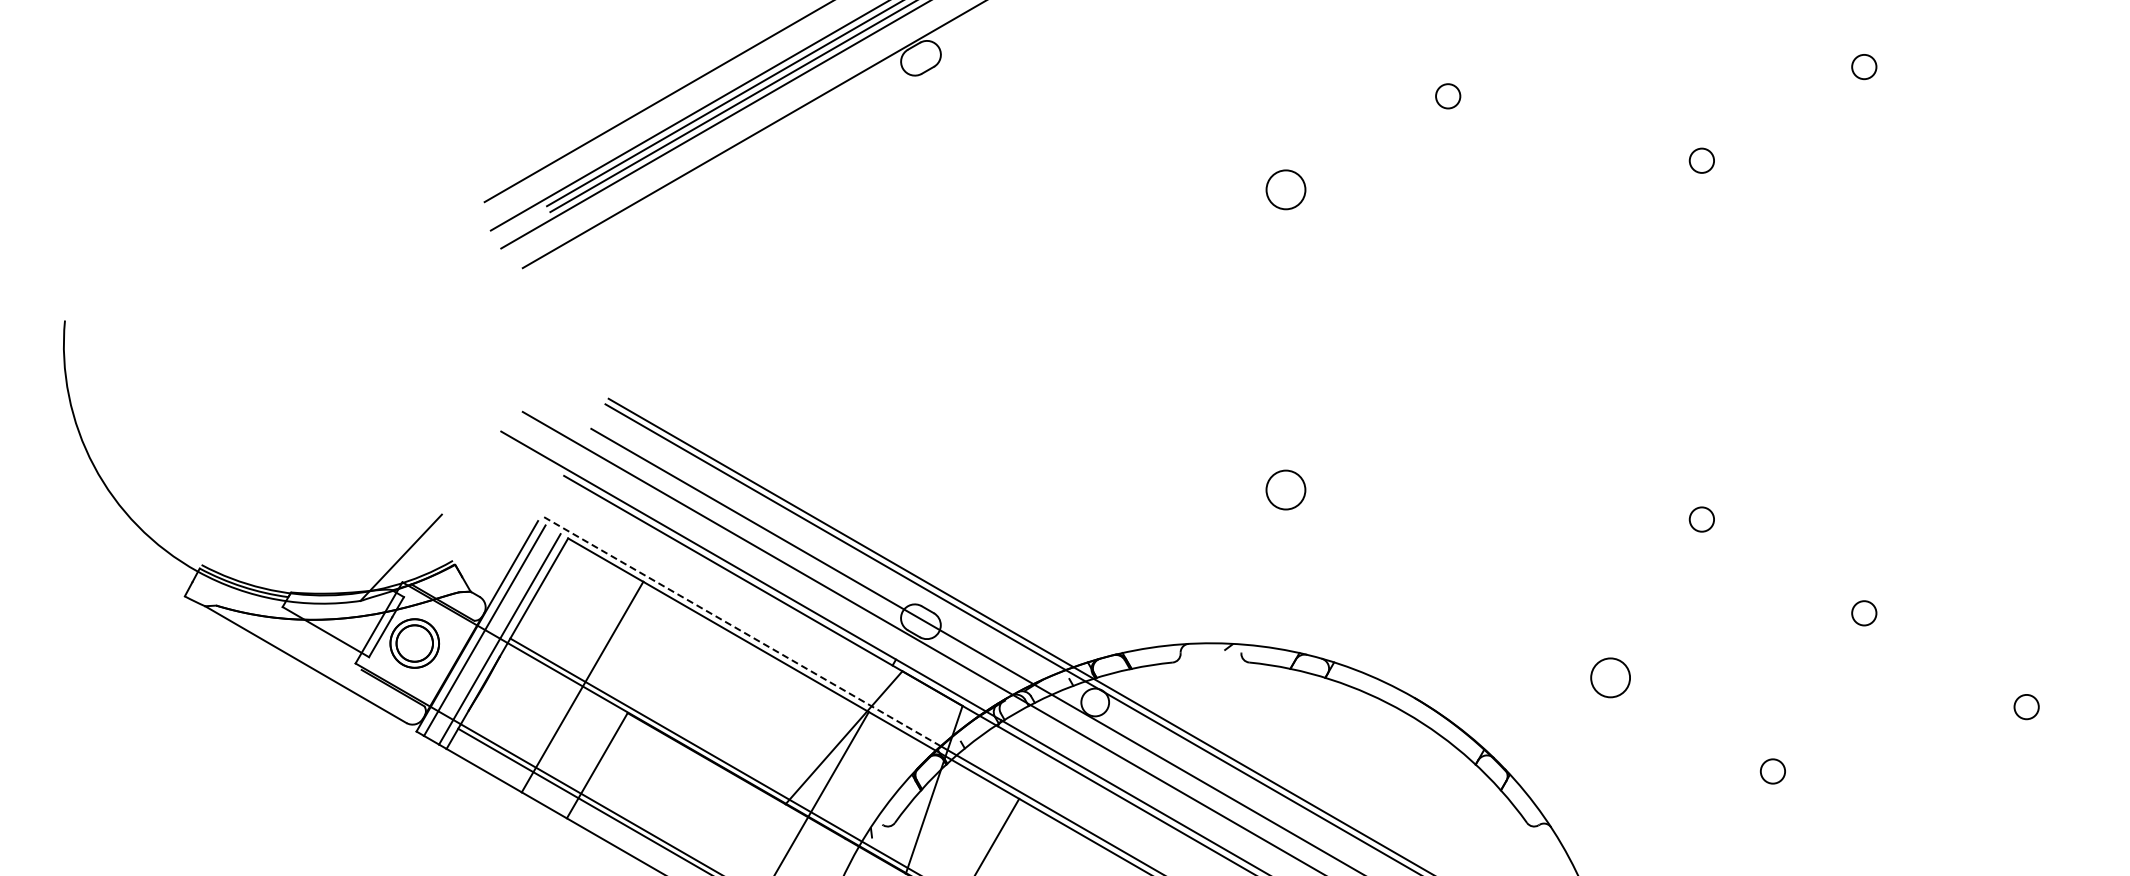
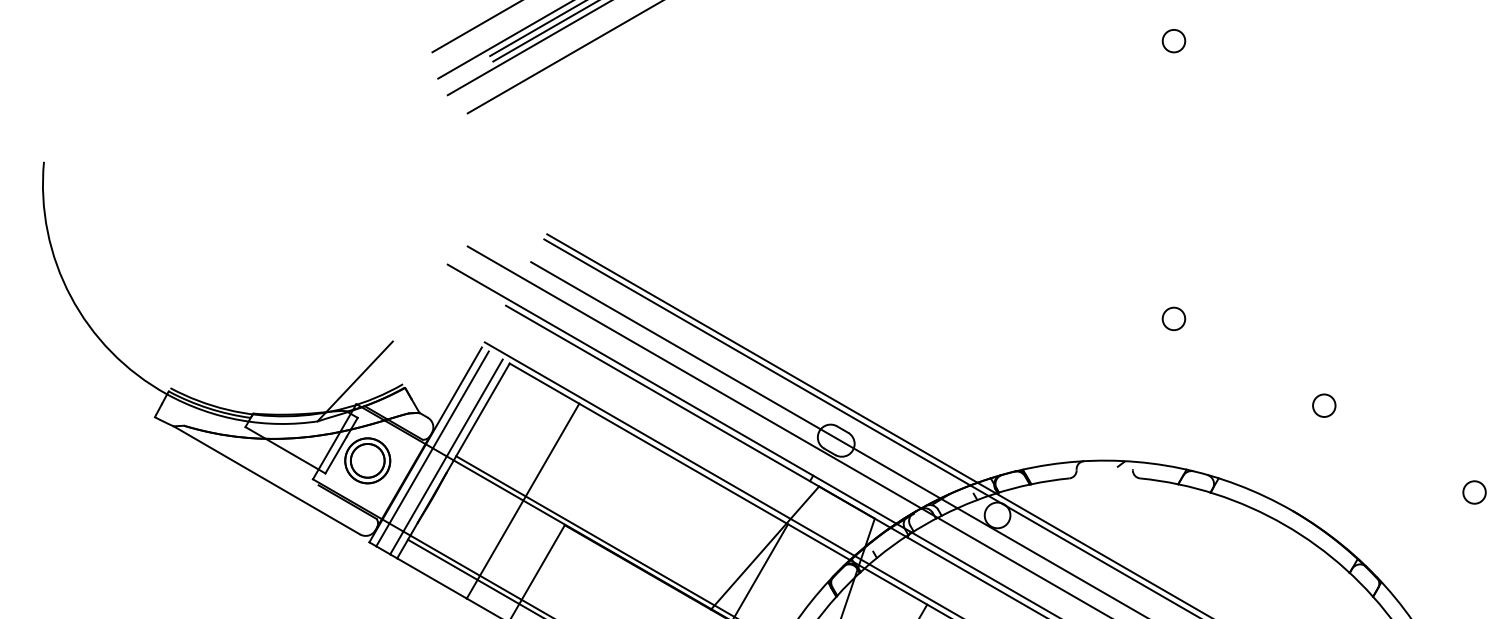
circle: (1285, 190) -> (1173, 41), size x0.62
circle: (1285, 490) -> (1173, 319), size x0.62
circle: (1448, 583) -> (1324, 405), added
line: (741, 630) -> (670, 448), dashed -> solid
circle: (1610, 677) -> (1474, 492), size x0.62

